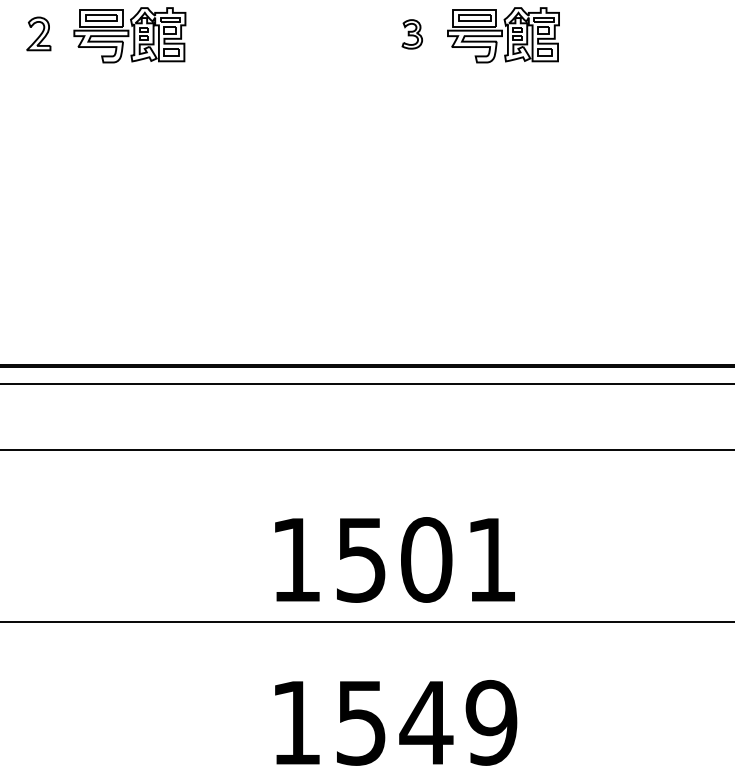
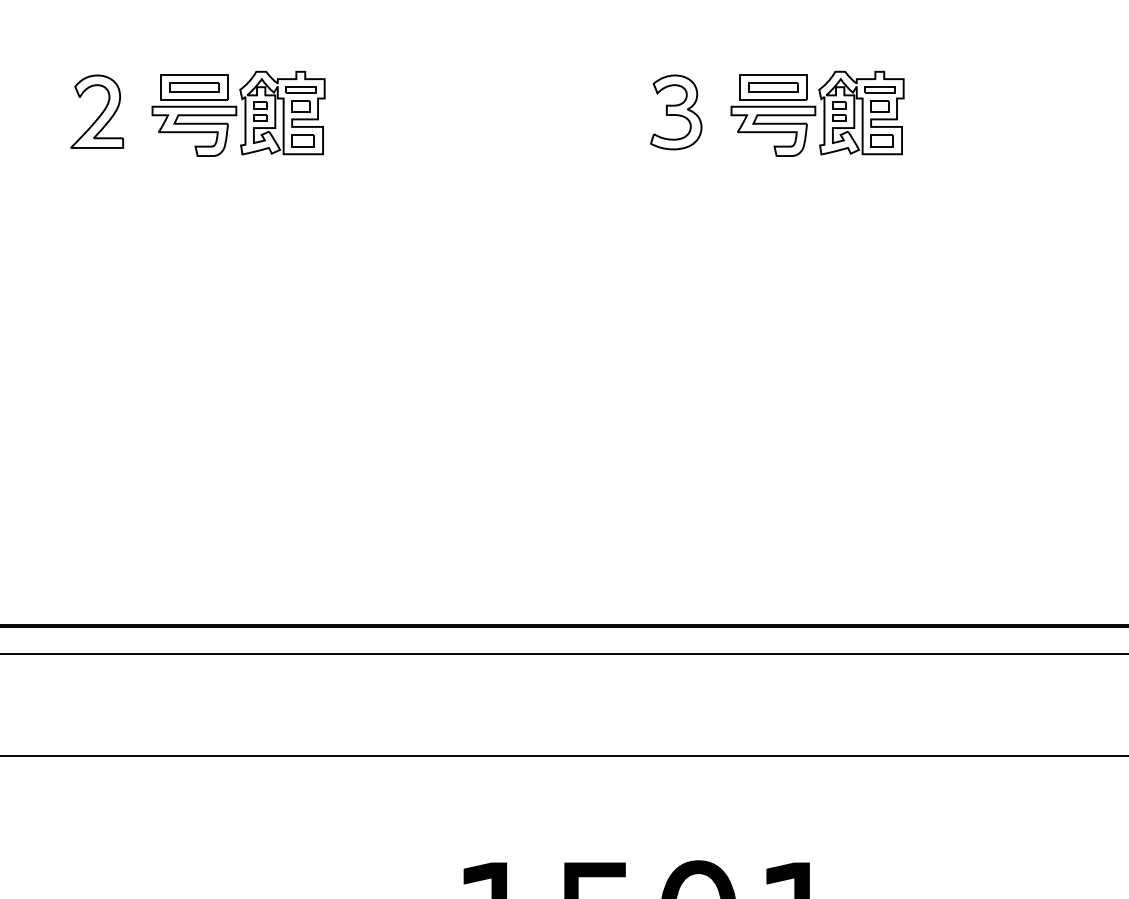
part: (38, 33) -> (97, 111), size x1.43
part: (412, 34) -> (676, 112), size x1.67

